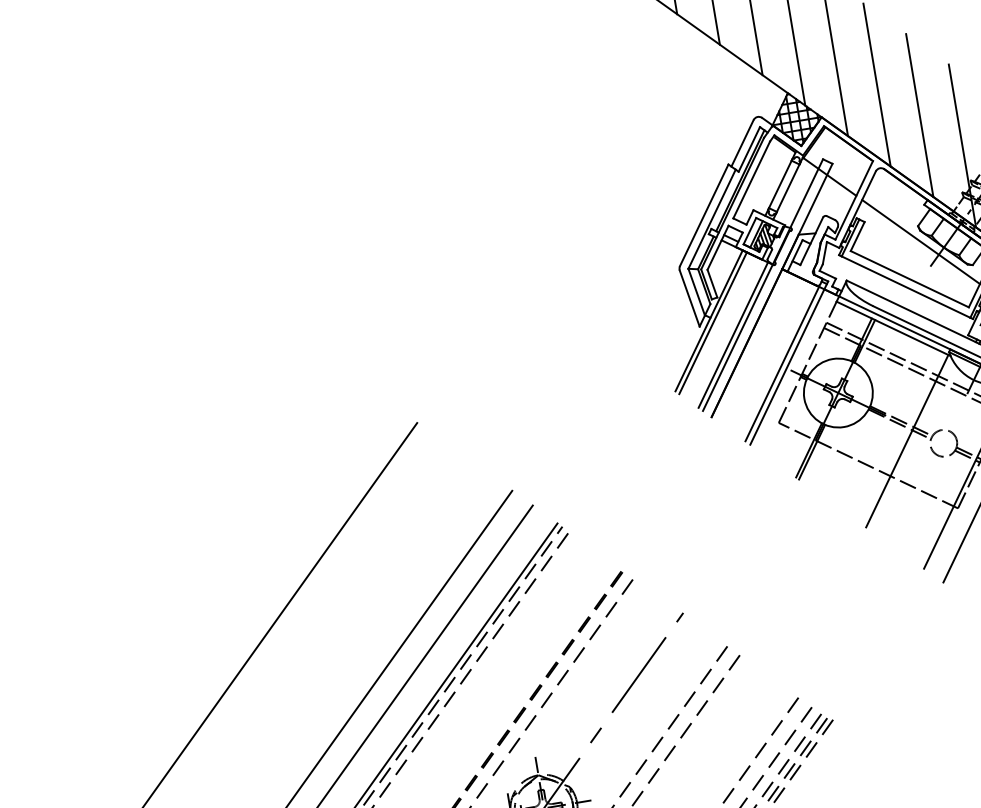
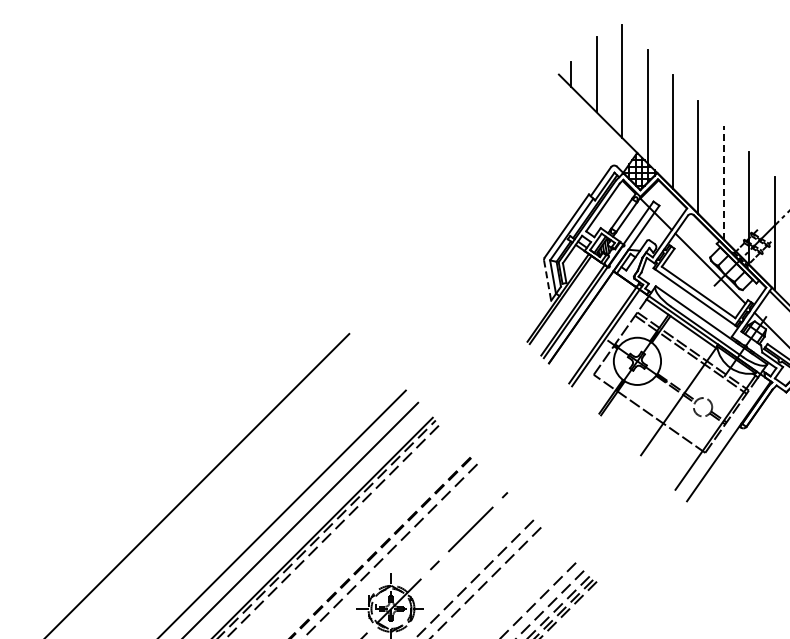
line: (919, 114) -> (723, 182), solid -> dashed
line: (689, 299) -> (547, 281), solid -> dashed

